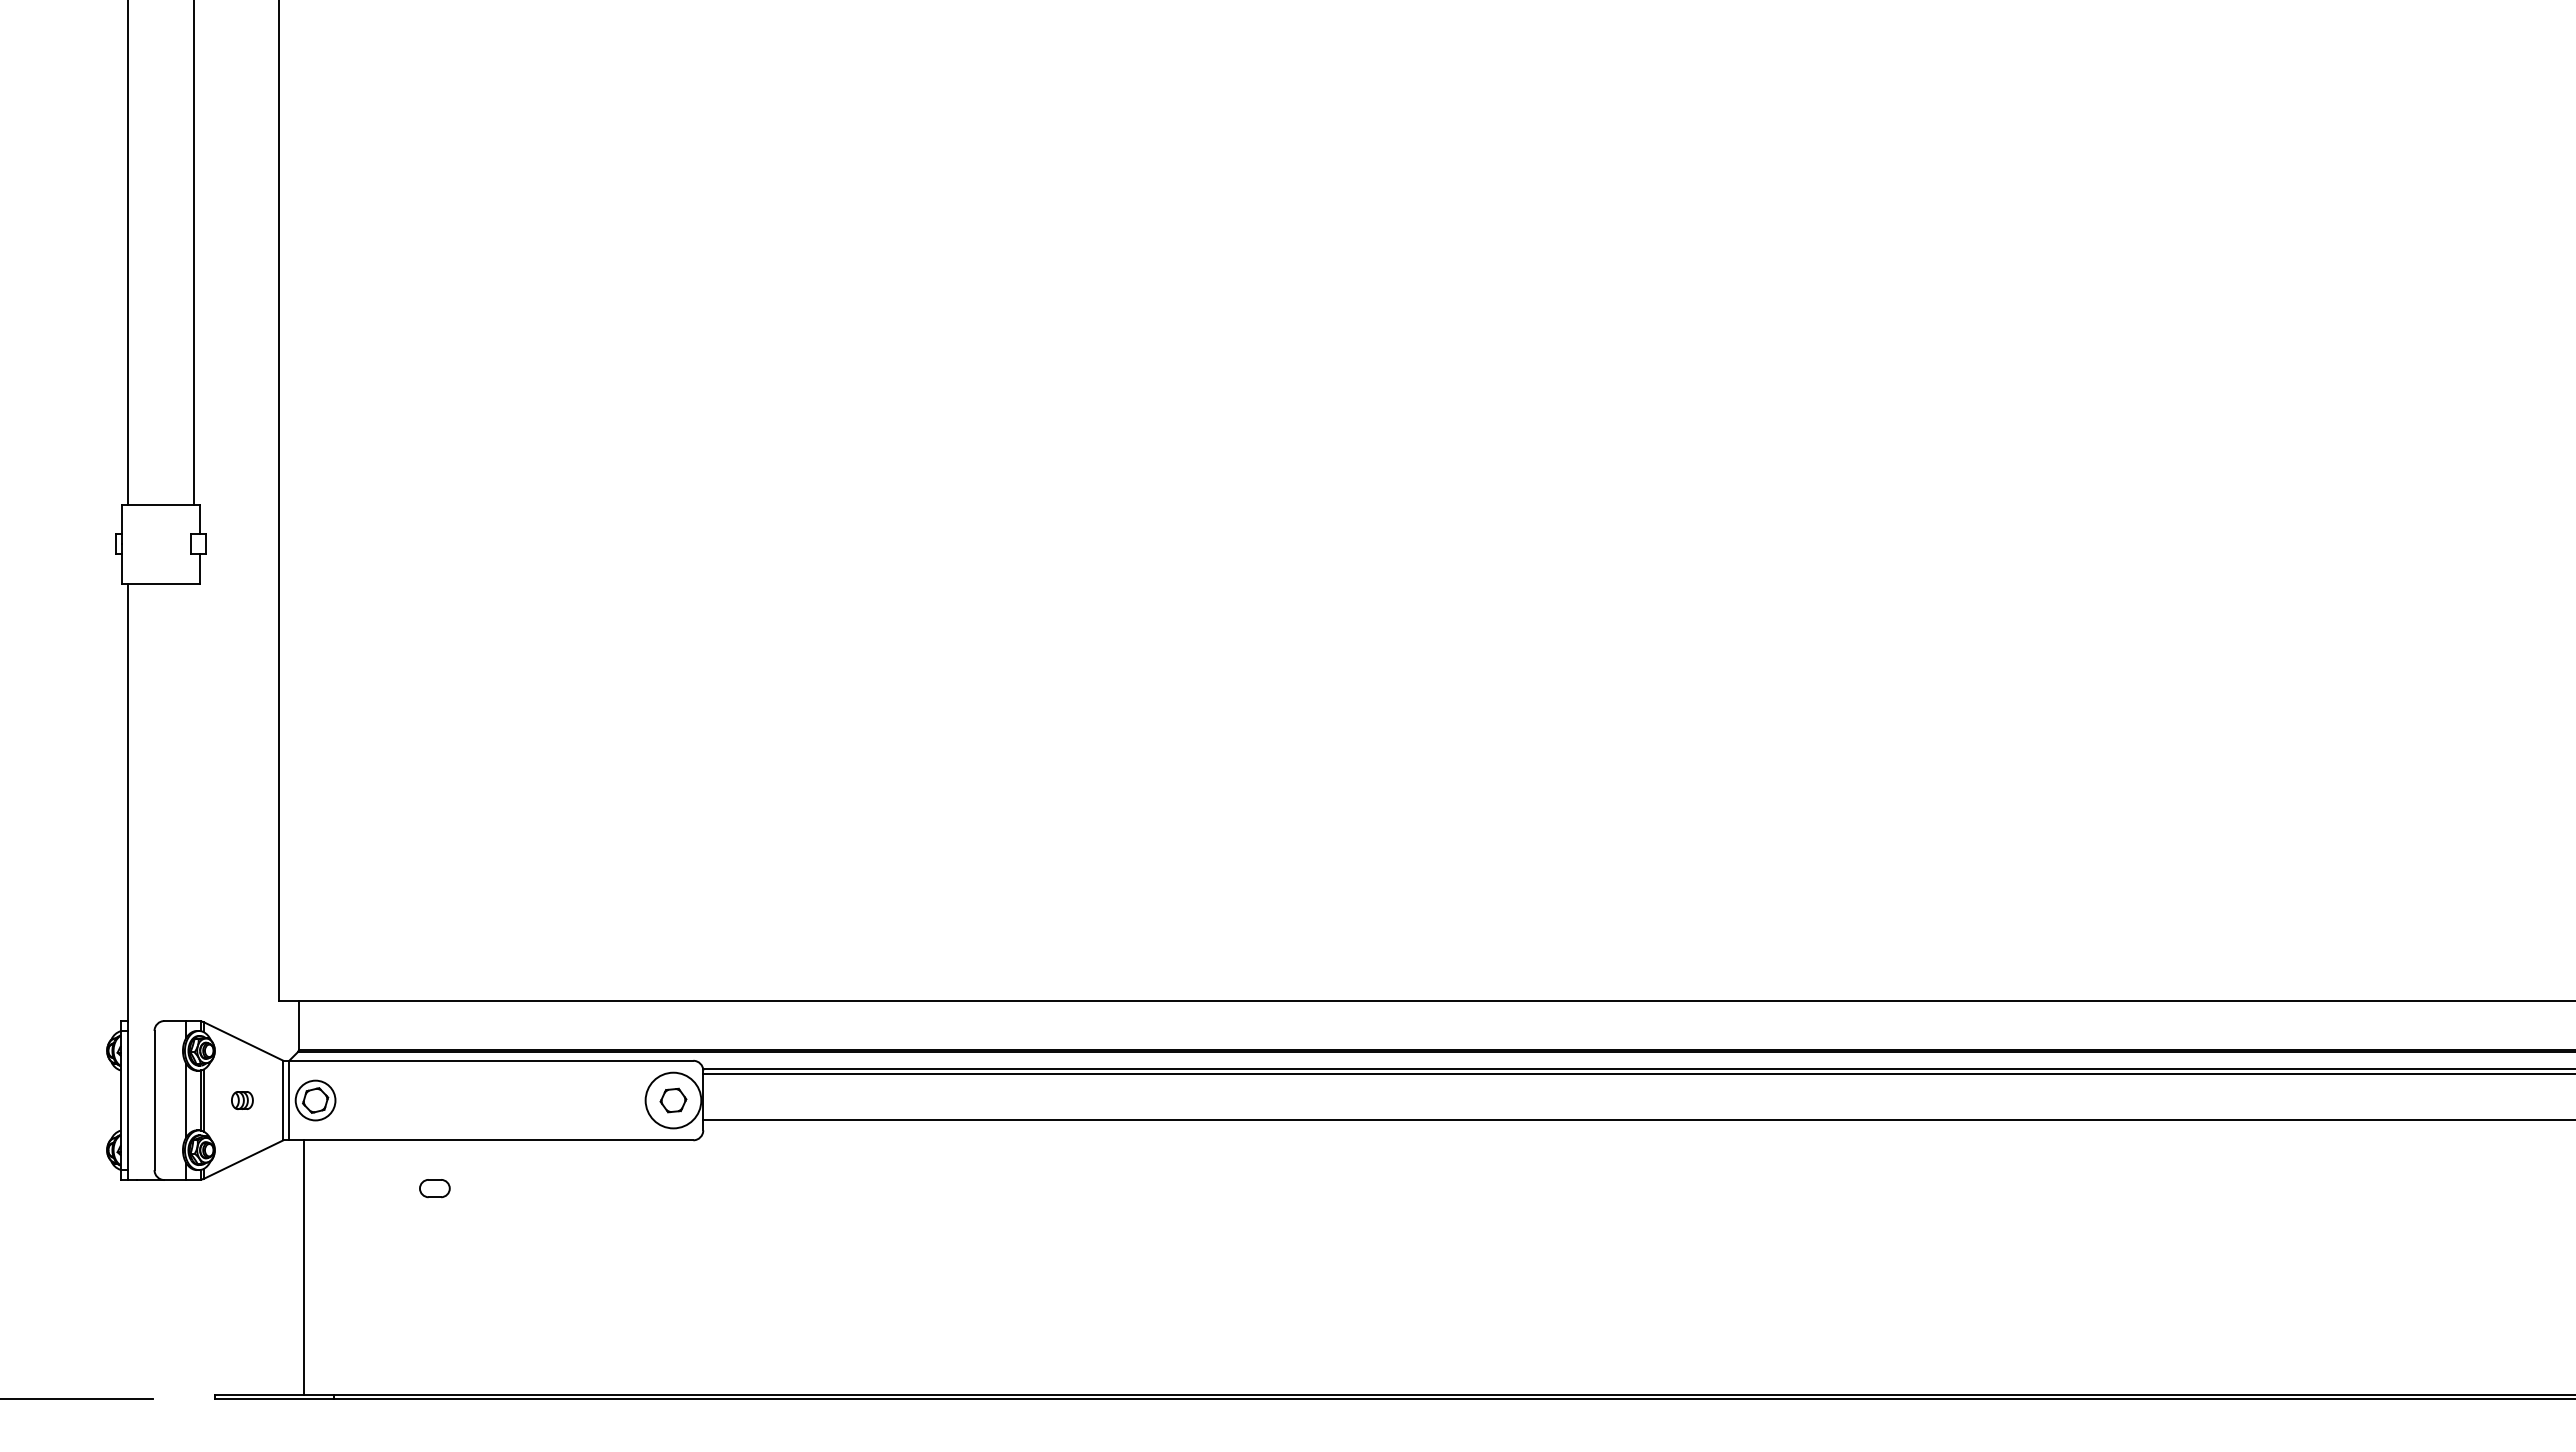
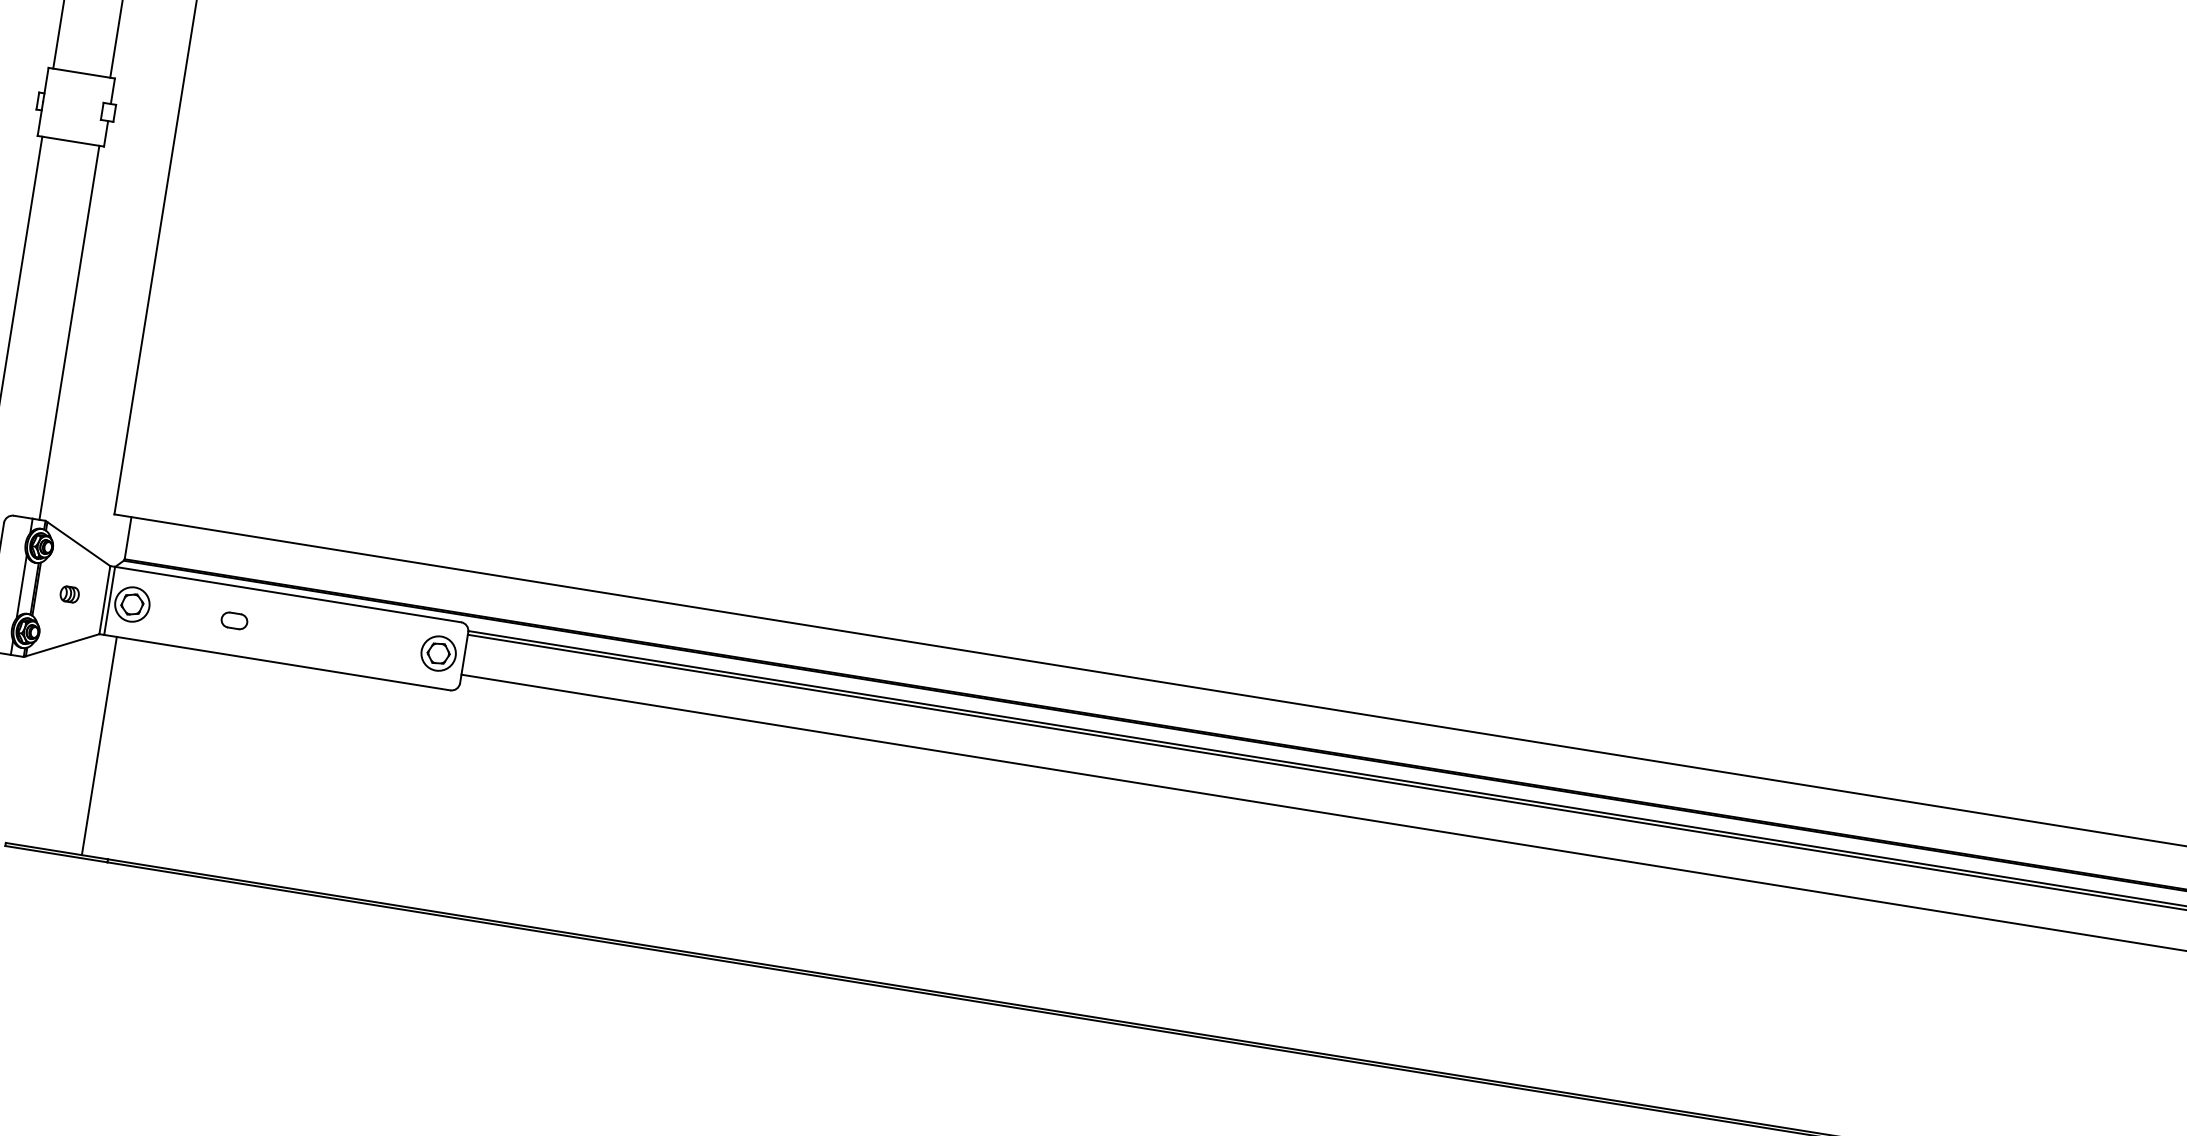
line: (194, 802) -> (69, 332), added
circle: (673, 1100) -> (438, 653), size x0.71
part: (434, 1188) -> (234, 620), moved

